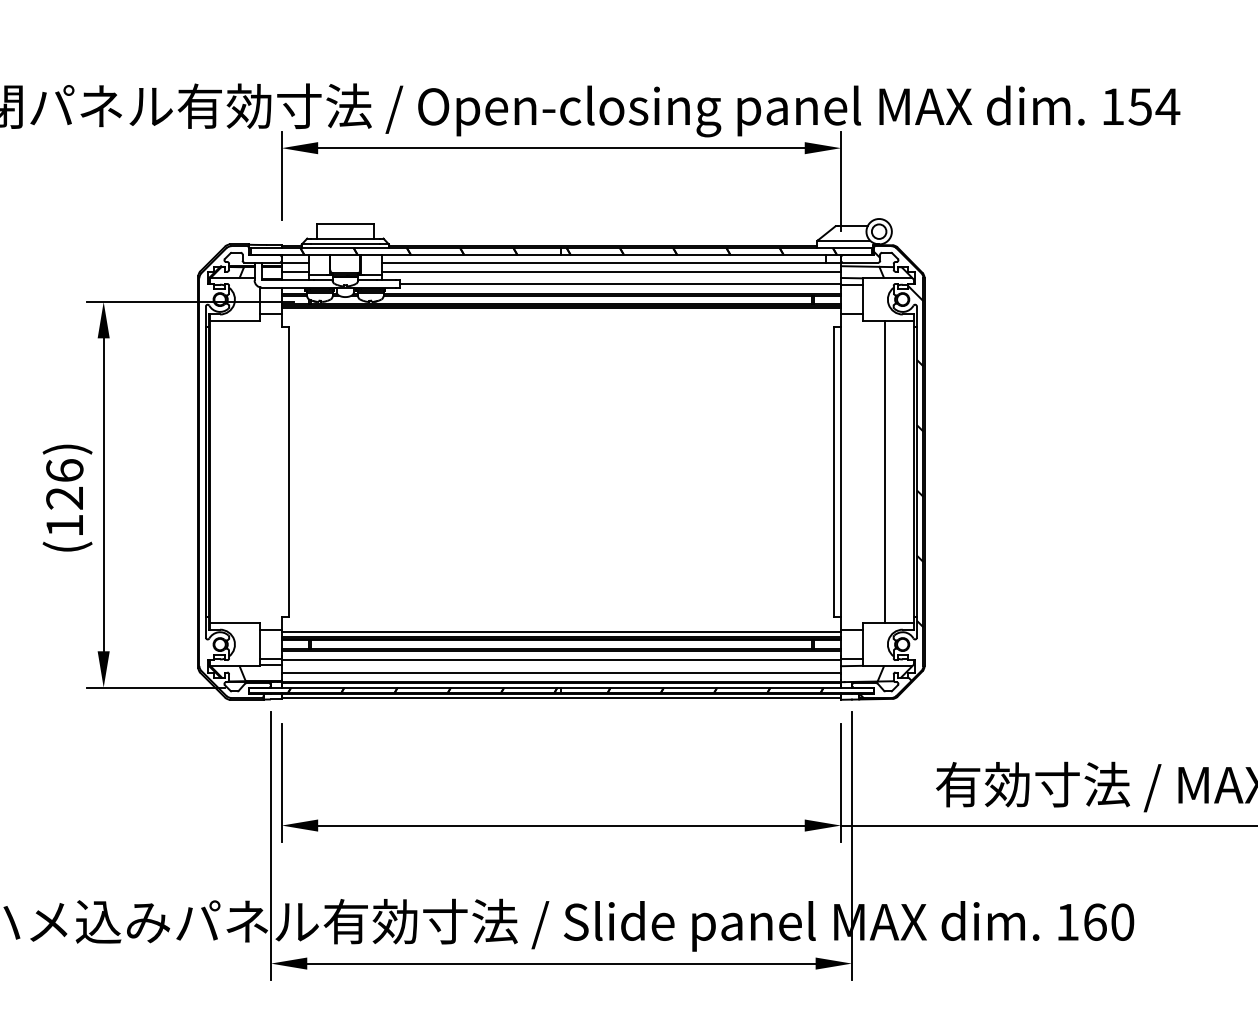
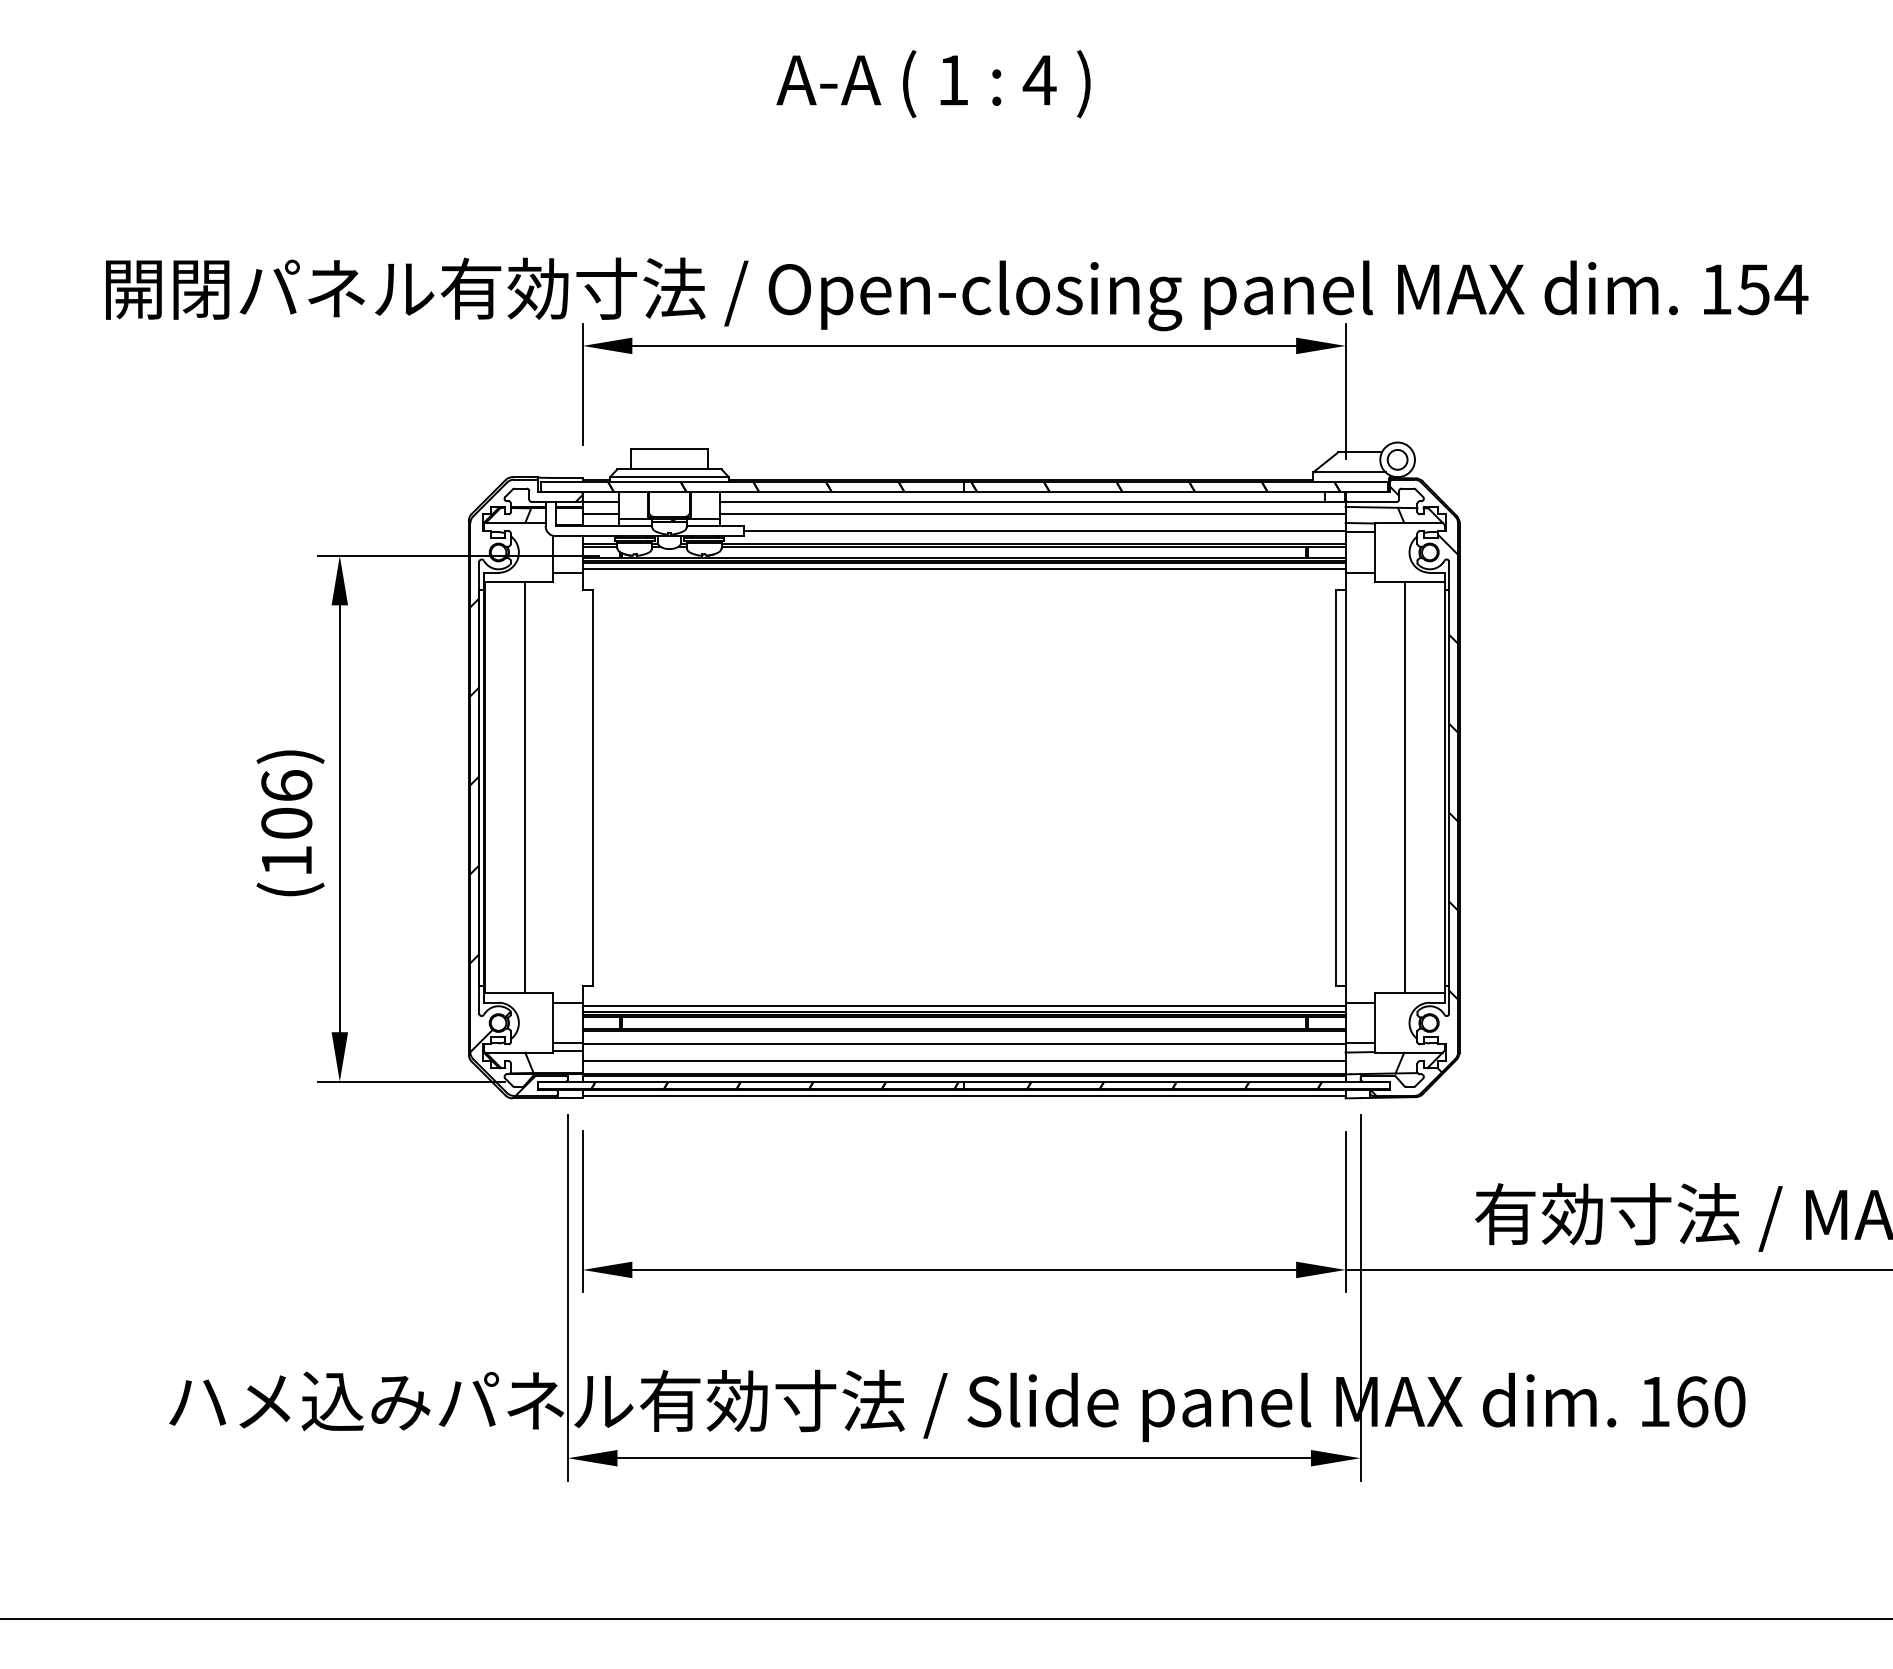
line: (560, 312) -> (963, 569), added
line: (239, 471) -> (524, 787), added
hatch: (240, 477) -> (526, 794), added
text: (64, 498) -> (286, 823), (126) -> (106)

